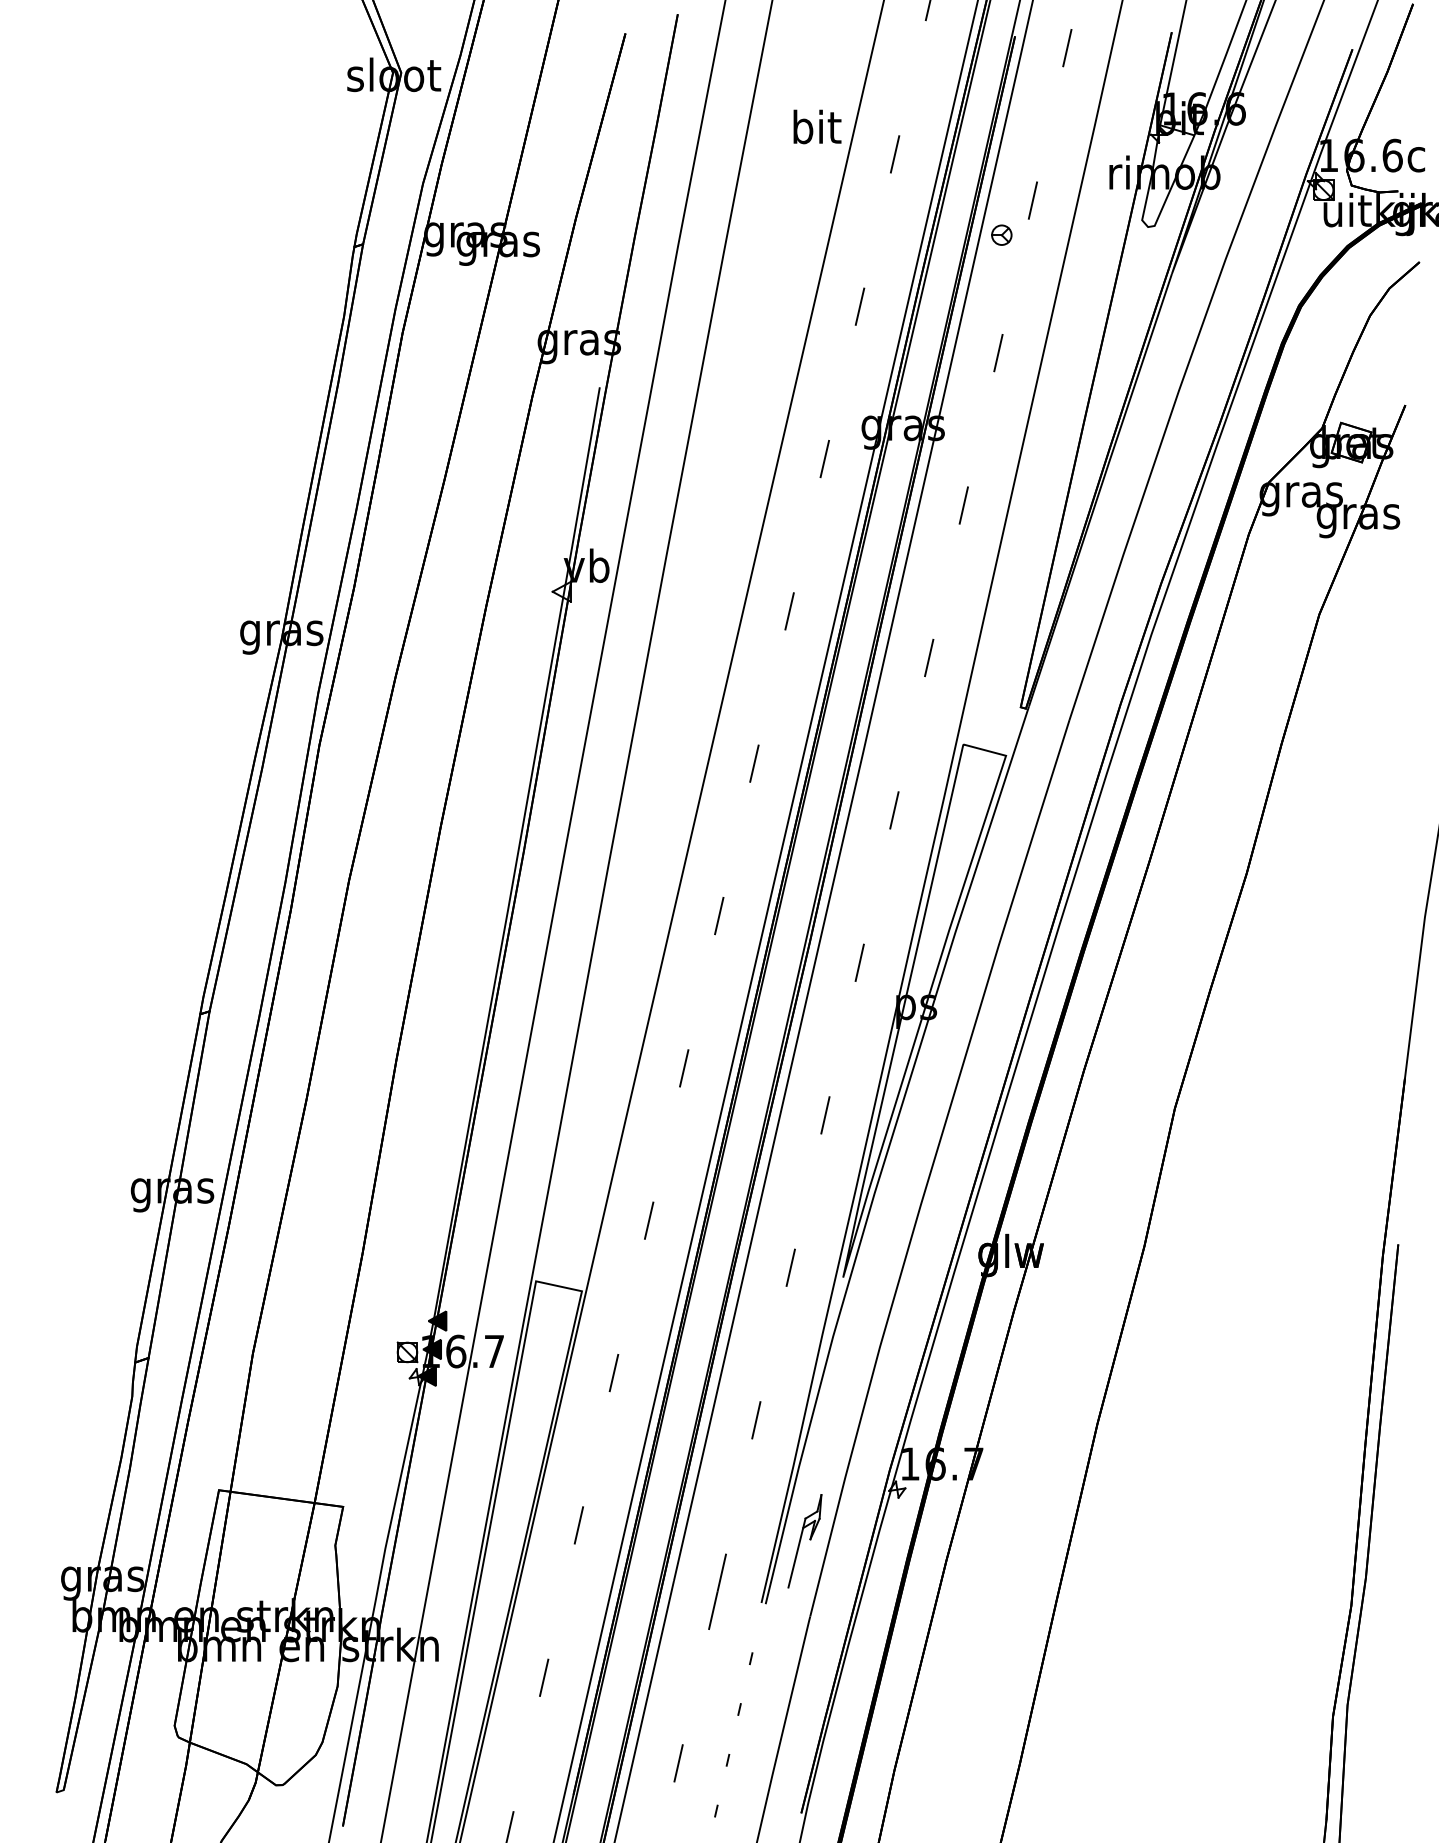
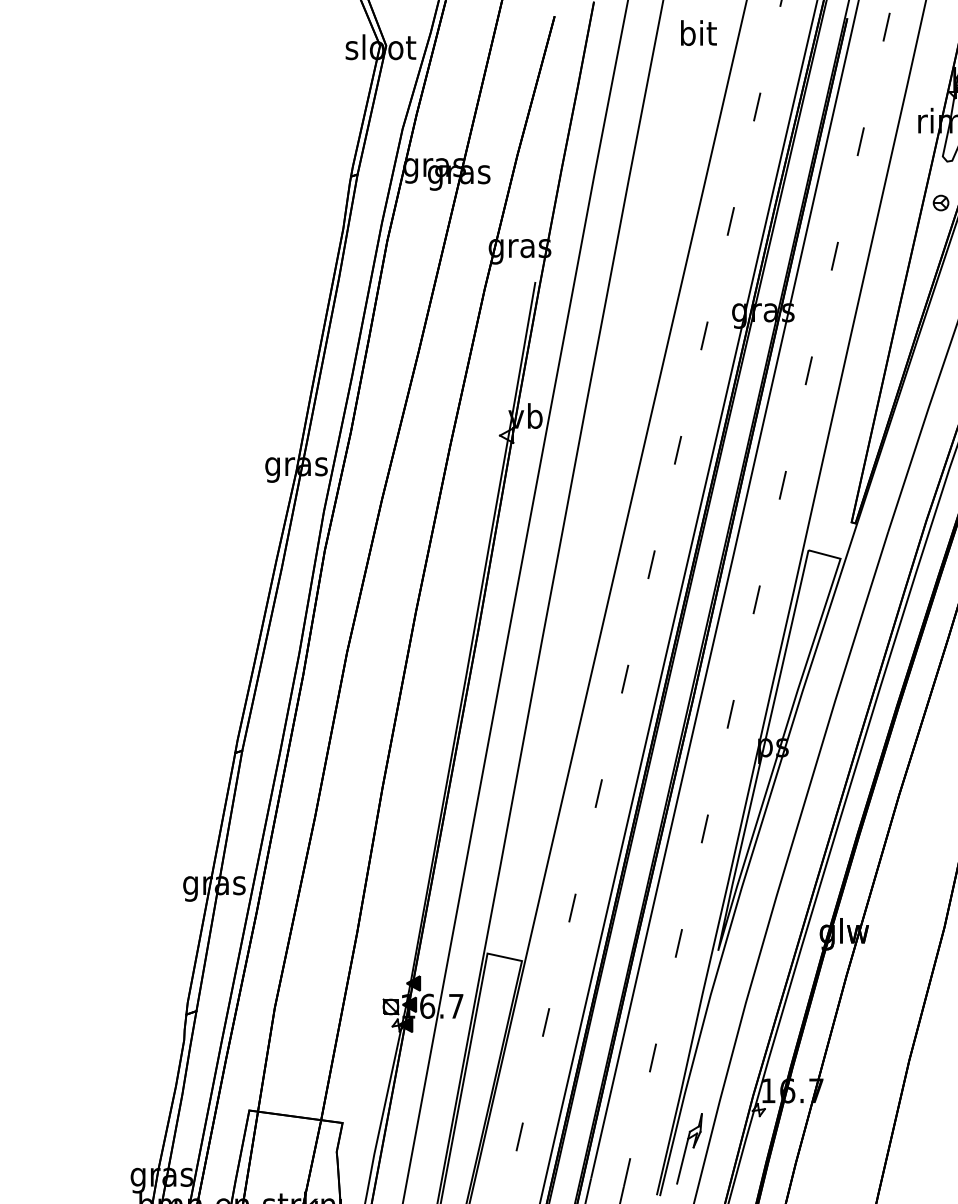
text: (817, 126) -> (698, 32), moved
part: (1001, 234) -> (940, 202), moved

